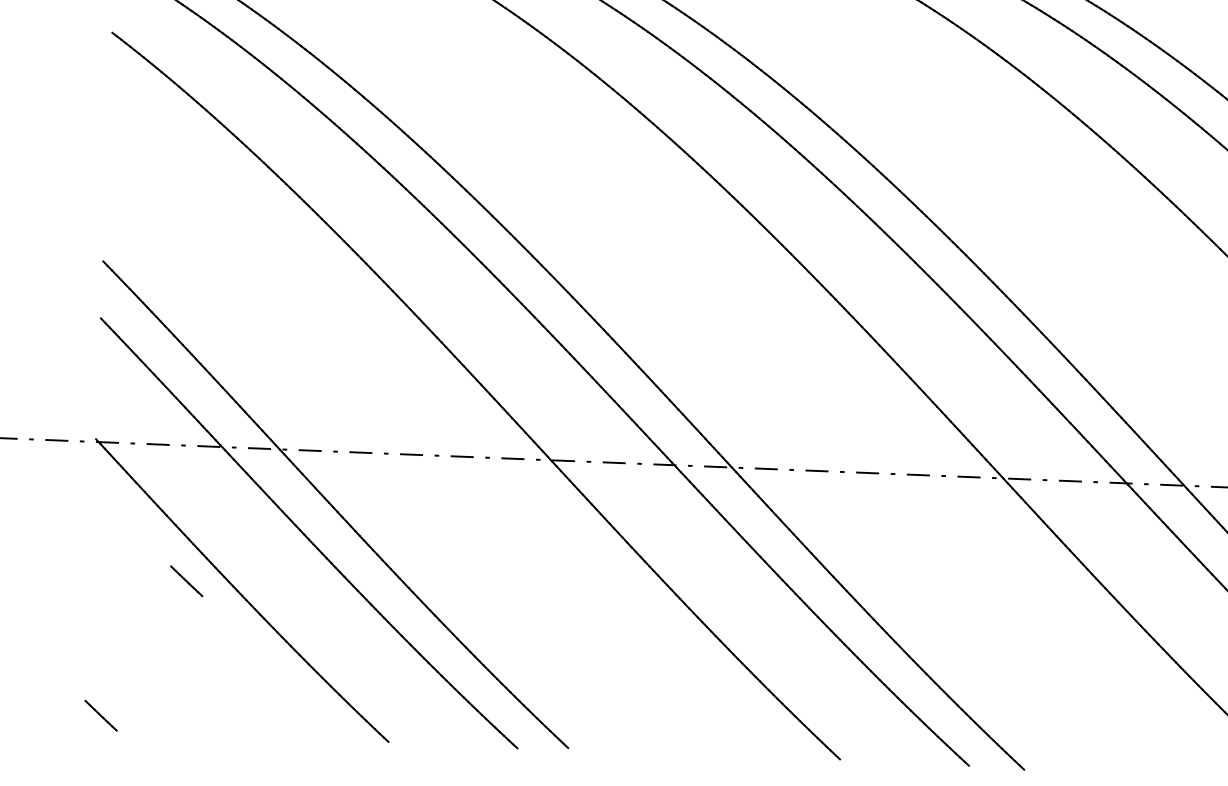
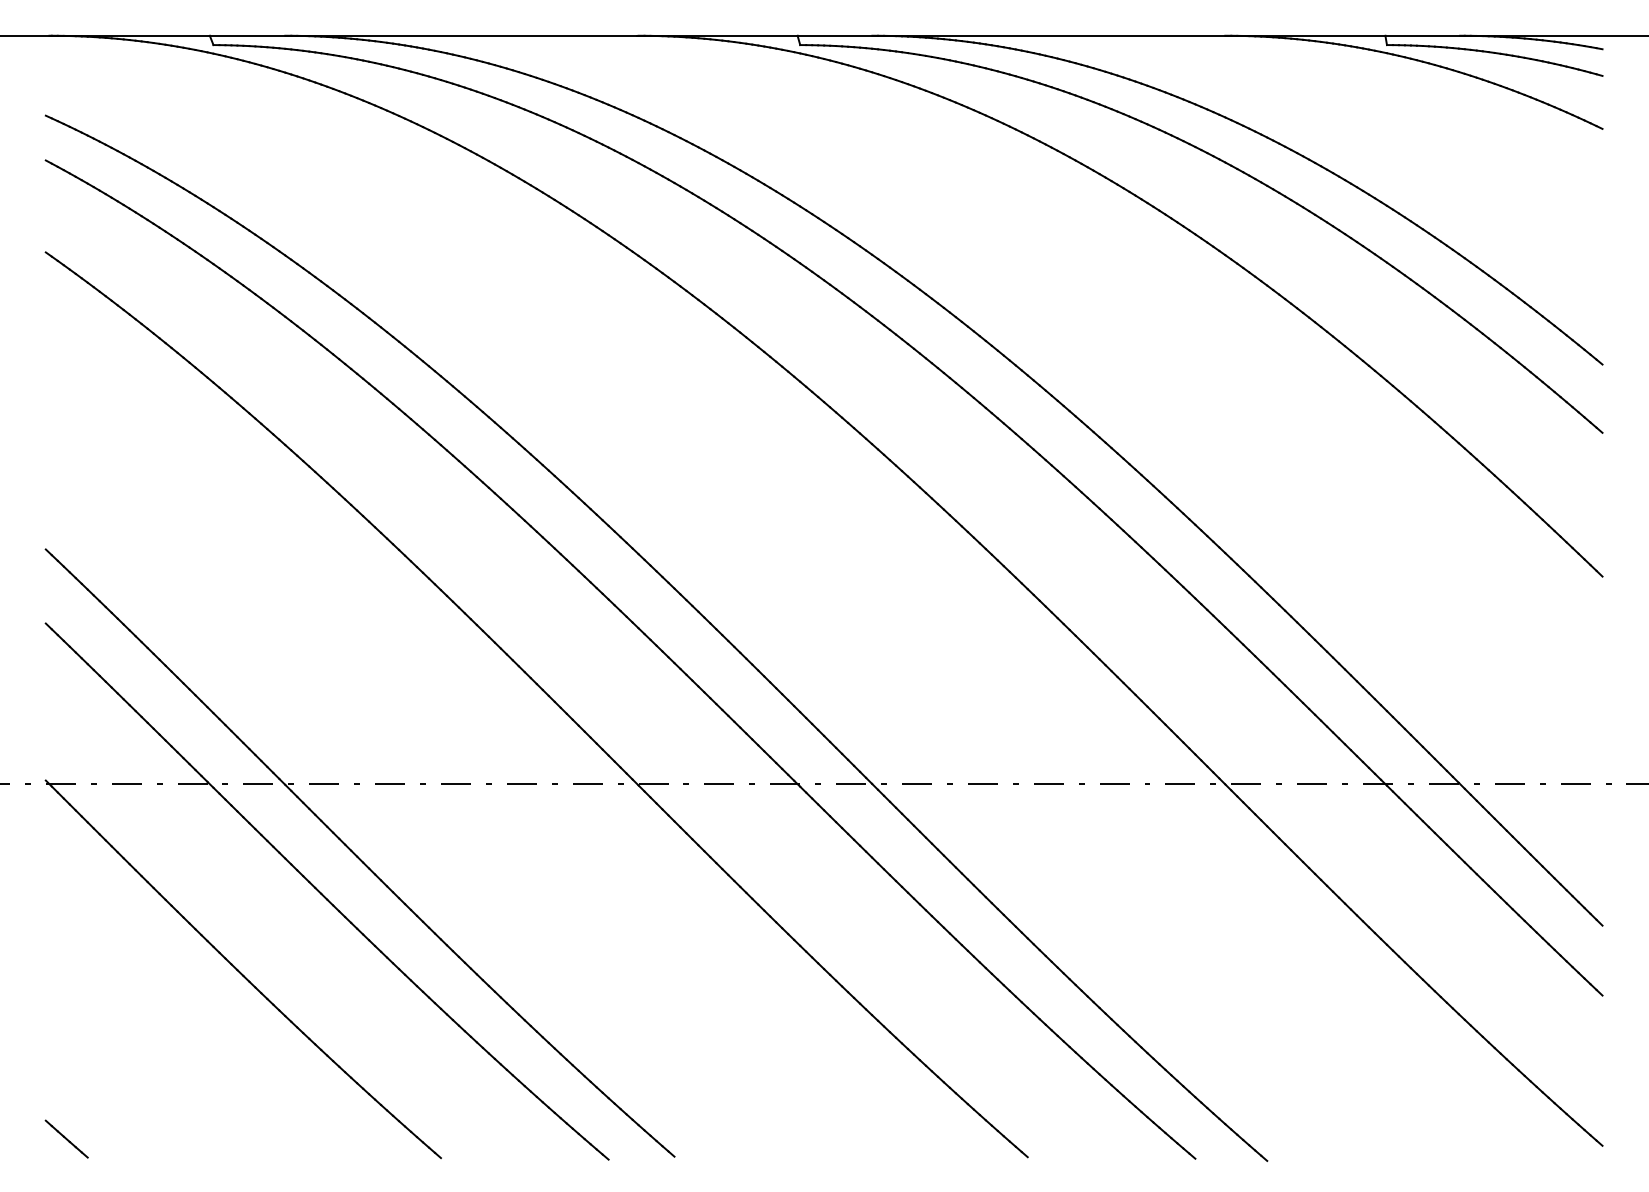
line: (186, 580) -> (170, 959), removed

